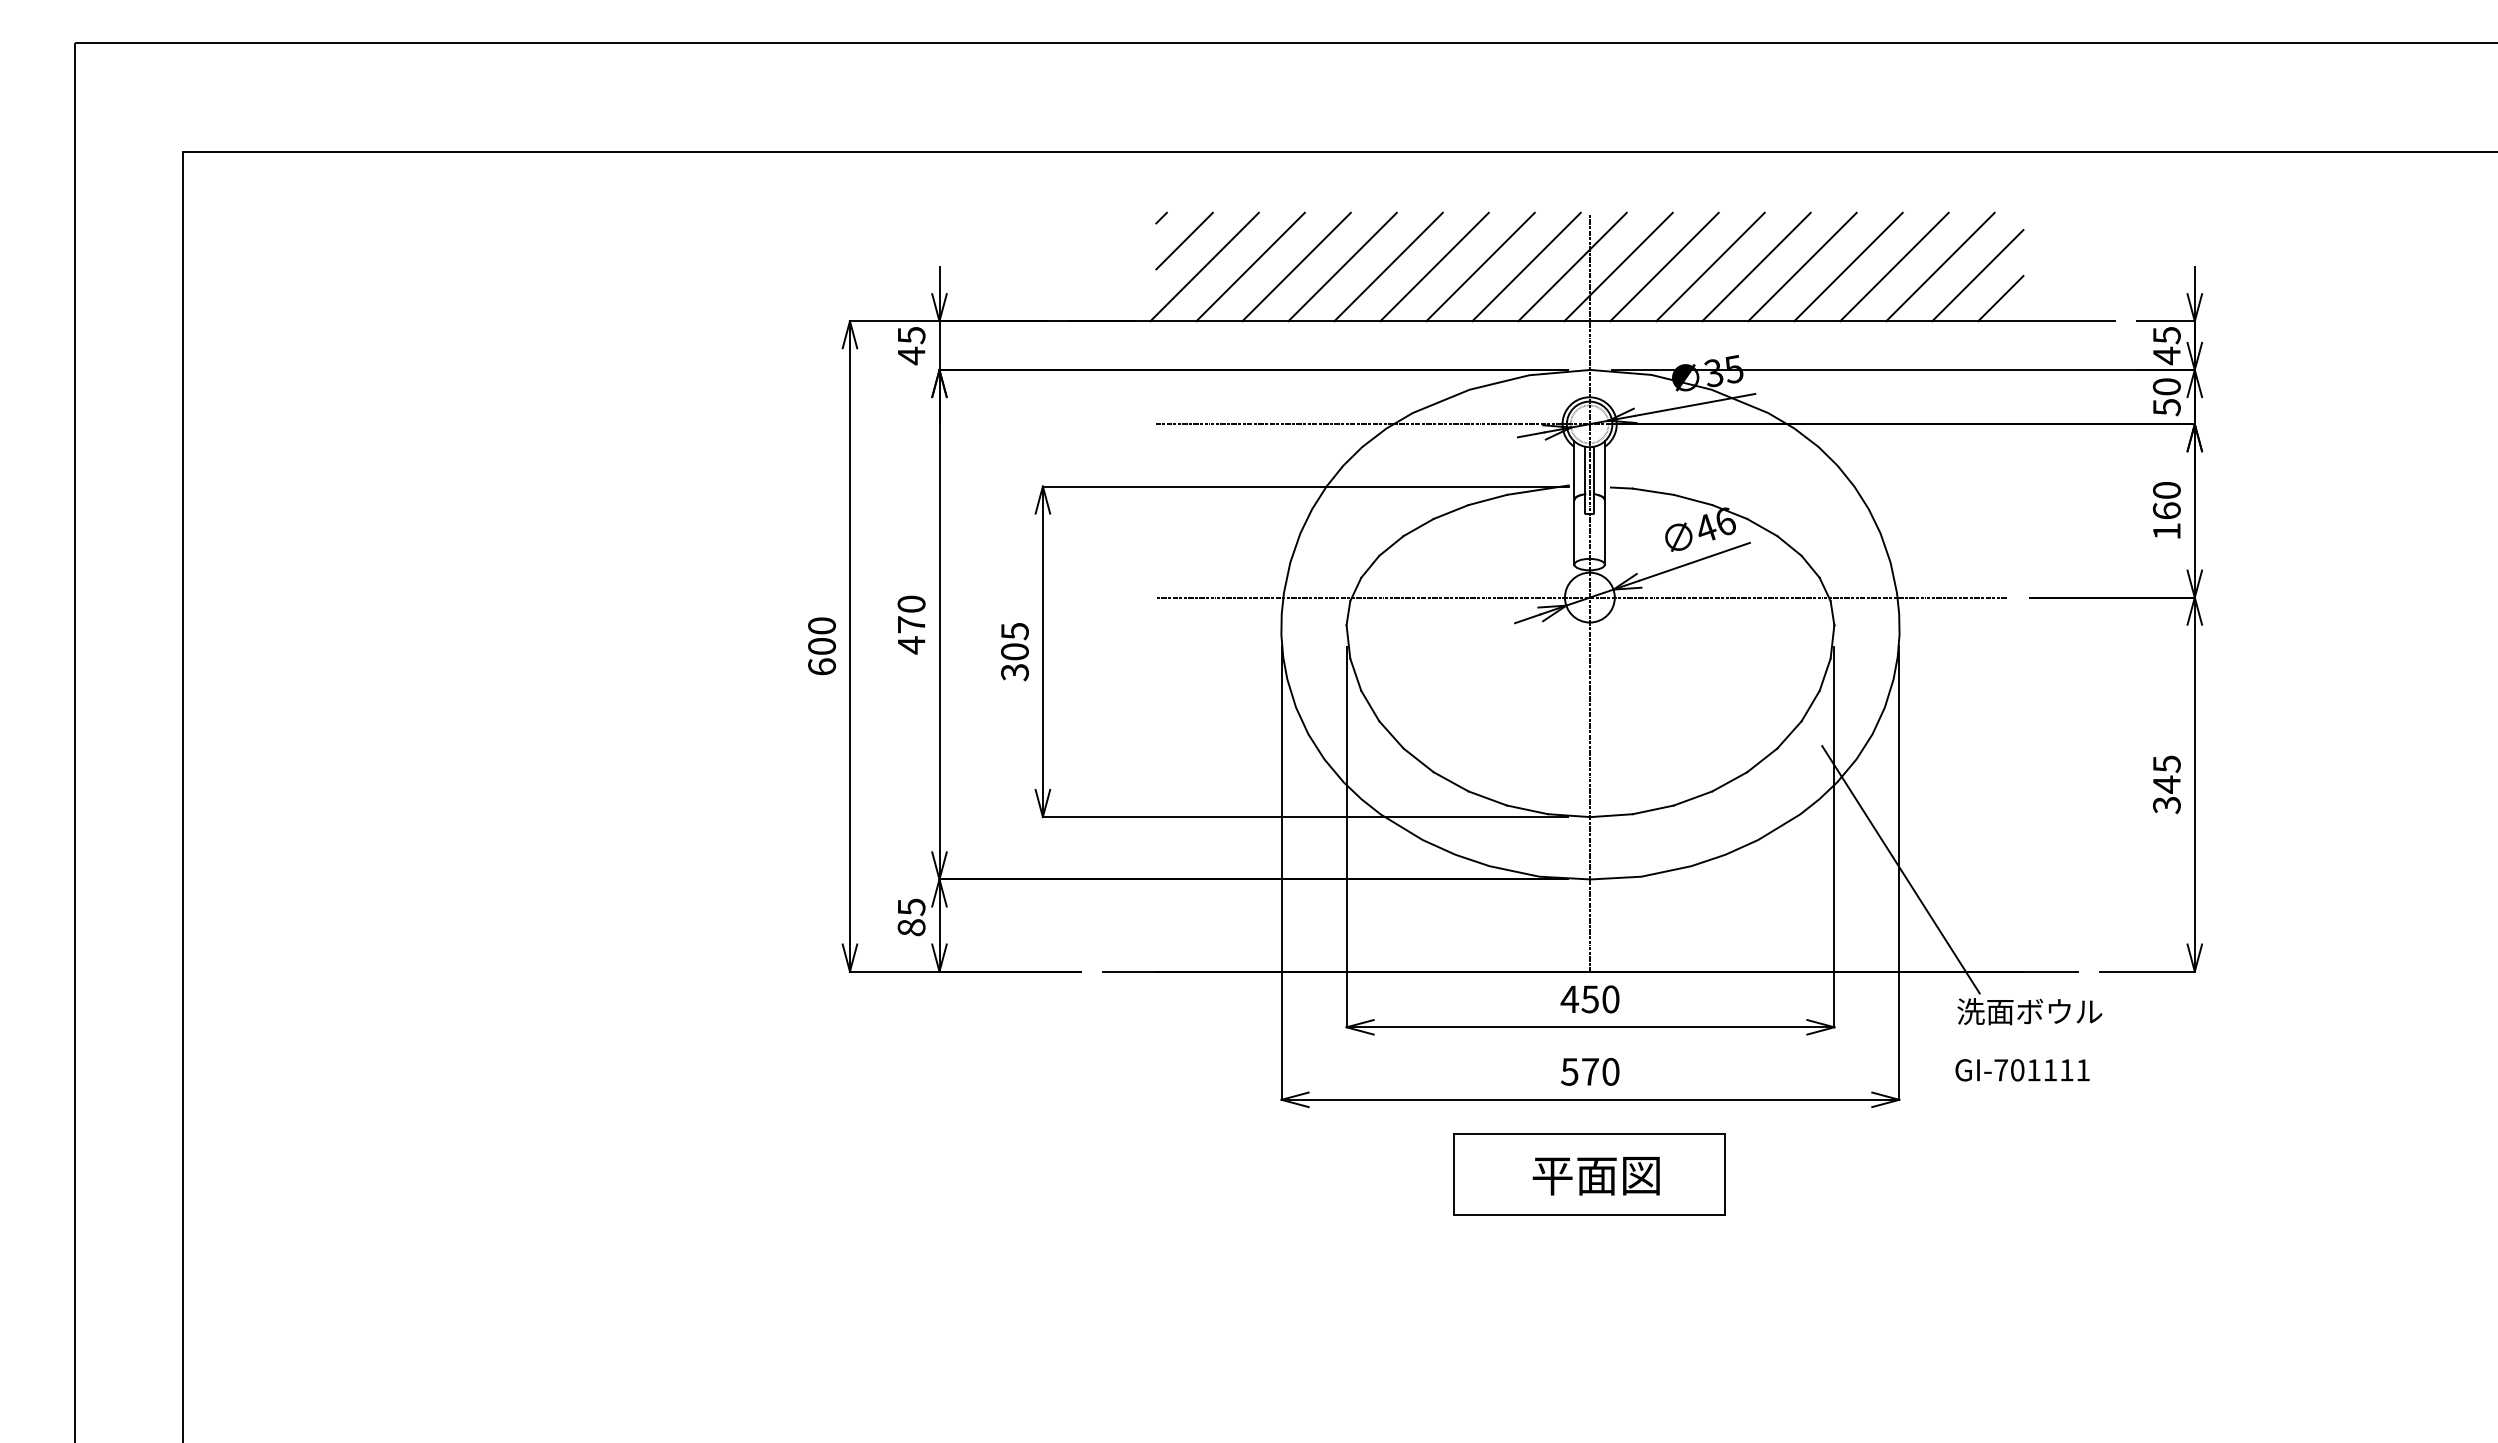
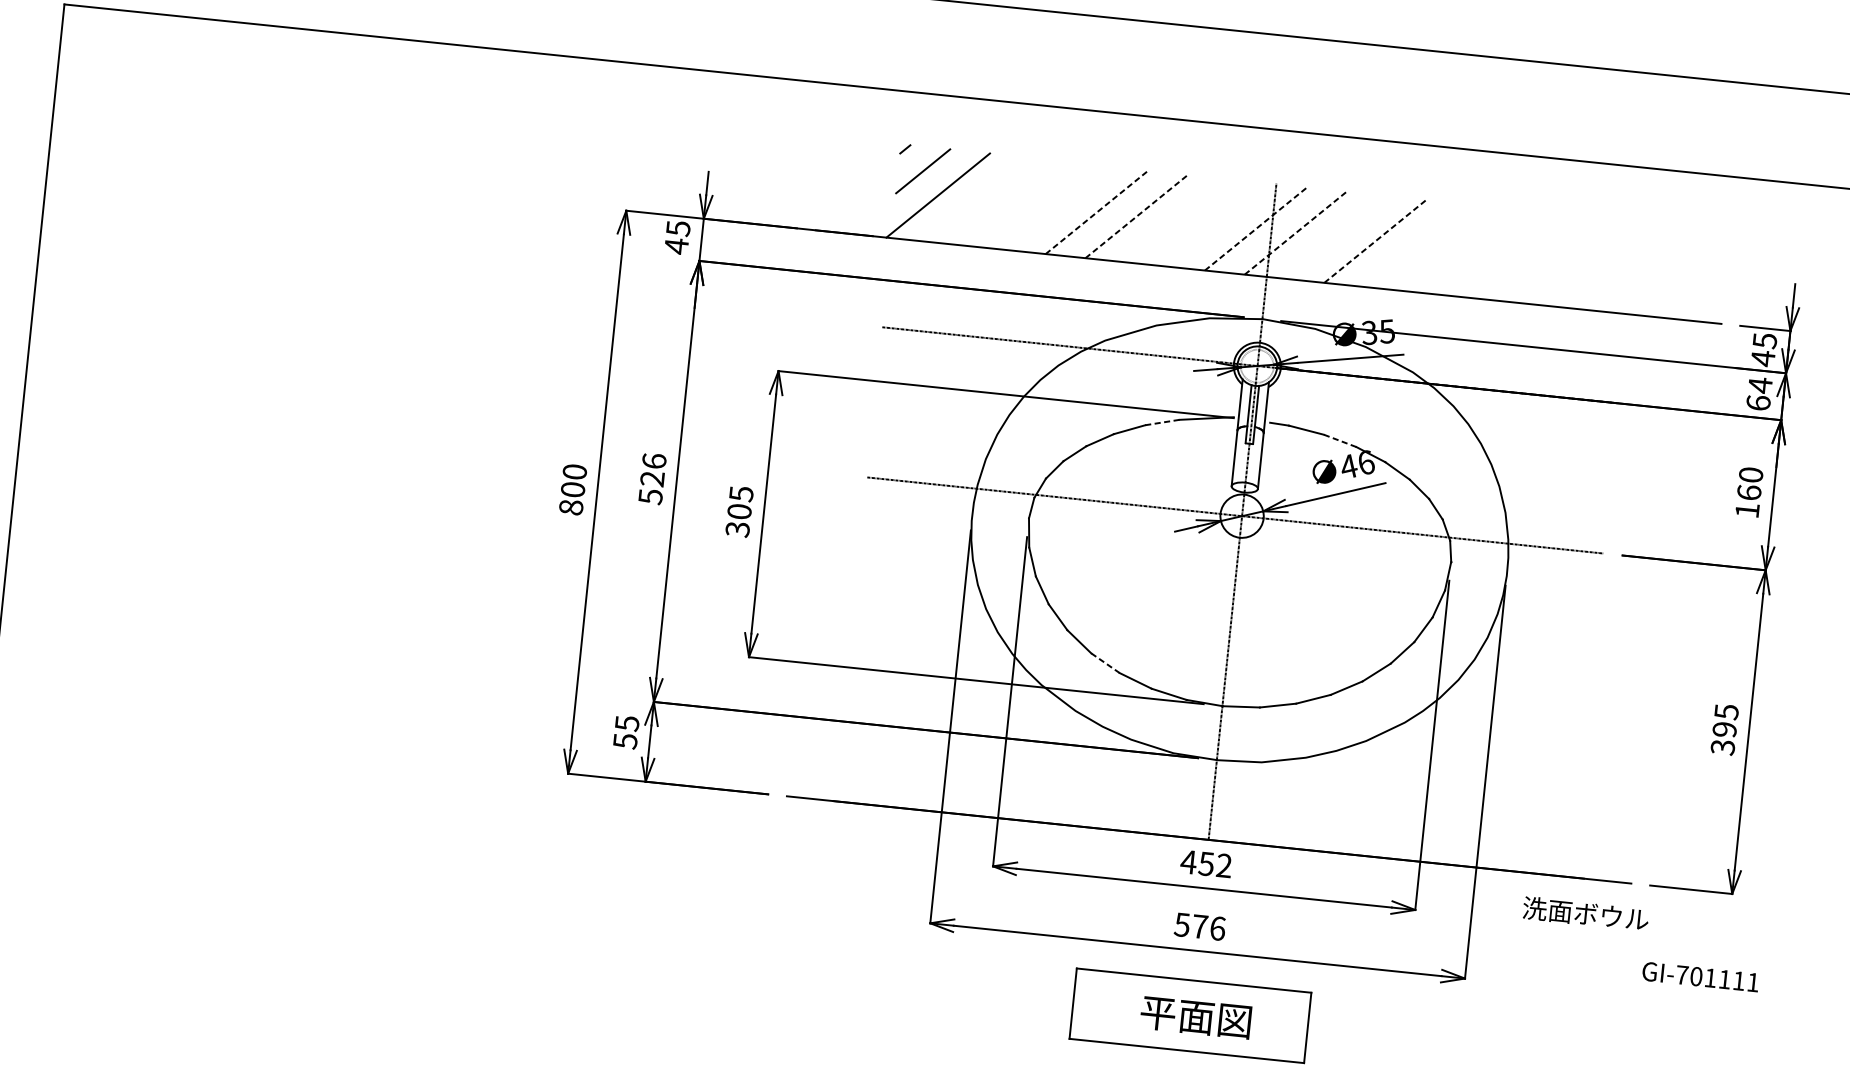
line: (1250, 266) -> (977, 199), removed
line: (1296, 266) -> (1017, 203), removed
line: (1342, 266) -> (1057, 207), removed
line: (1480, 266) -> (1177, 219), removed
line: (1526, 266) -> (1216, 223), removed
line: (1664, 266) -> (1336, 236), removed
line: (1756, 266) -> (1415, 244), removed
line: (1802, 266) -> (1455, 248), removed
line: (1848, 266) -> (1495, 252), removed
line: (1894, 266) -> (1535, 256), removed
line: (1940, 266) -> (1575, 260), removed
line: (1388, 267) -> (1097, 212), solid -> dashed
line: (1434, 267) -> (1137, 216), solid -> dashed
line: (1572, 267) -> (1256, 228), solid -> dashed
line: (1618, 267) -> (1296, 232), solid -> dashed
line: (1710, 267) -> (1376, 241), solid -> dashed
line: (1977, 275) -> (1606, 272), removed
line: (2000, 298) -> (1624, 293), removed
text: (2166, 396) -> (1759, 393), 50 -> 64
line: (1487, 499) -> (1162, 422), solid -> dashed
line: (1693, 499) -> (1340, 440), solid -> dashed
text: (911, 624) -> (652, 478), 470 -> 526
text: (821, 666) -> (570, 507), 600 -> 800
line: (1451, 781) -> (1105, 662), solid -> dashed
text: (2166, 784) -> (1724, 729), 345 -> 395
line: (1900, 869) -> (1486, 779), removed
text: (911, 927) -> (625, 741), 85 -> 55
text: (1610, 999) -> (1223, 865), 450 -> 452
text: (2022, 1070) -> (1700, 977), moved
text: (1610, 1071) -> (1217, 928), 570 -> 576

